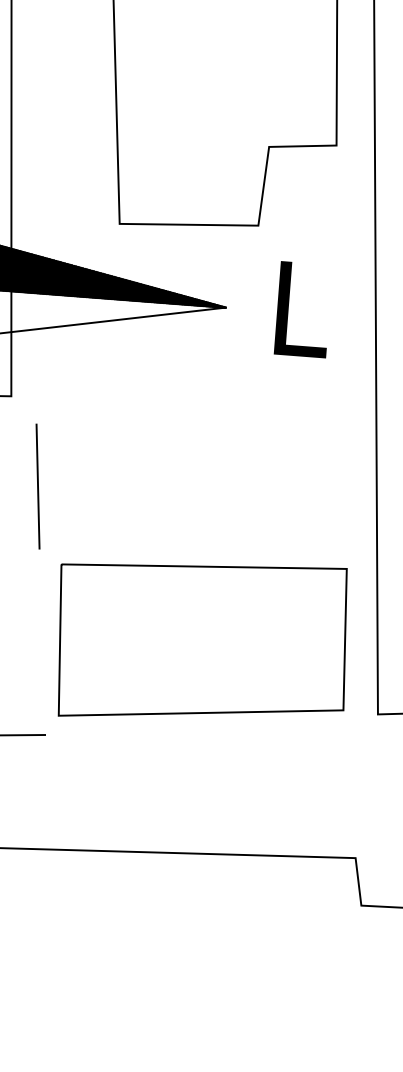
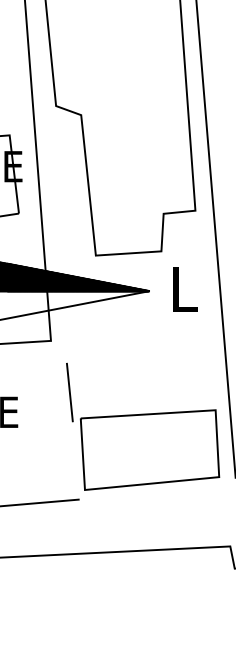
line: (37, 486) -> (69, 392), moved

